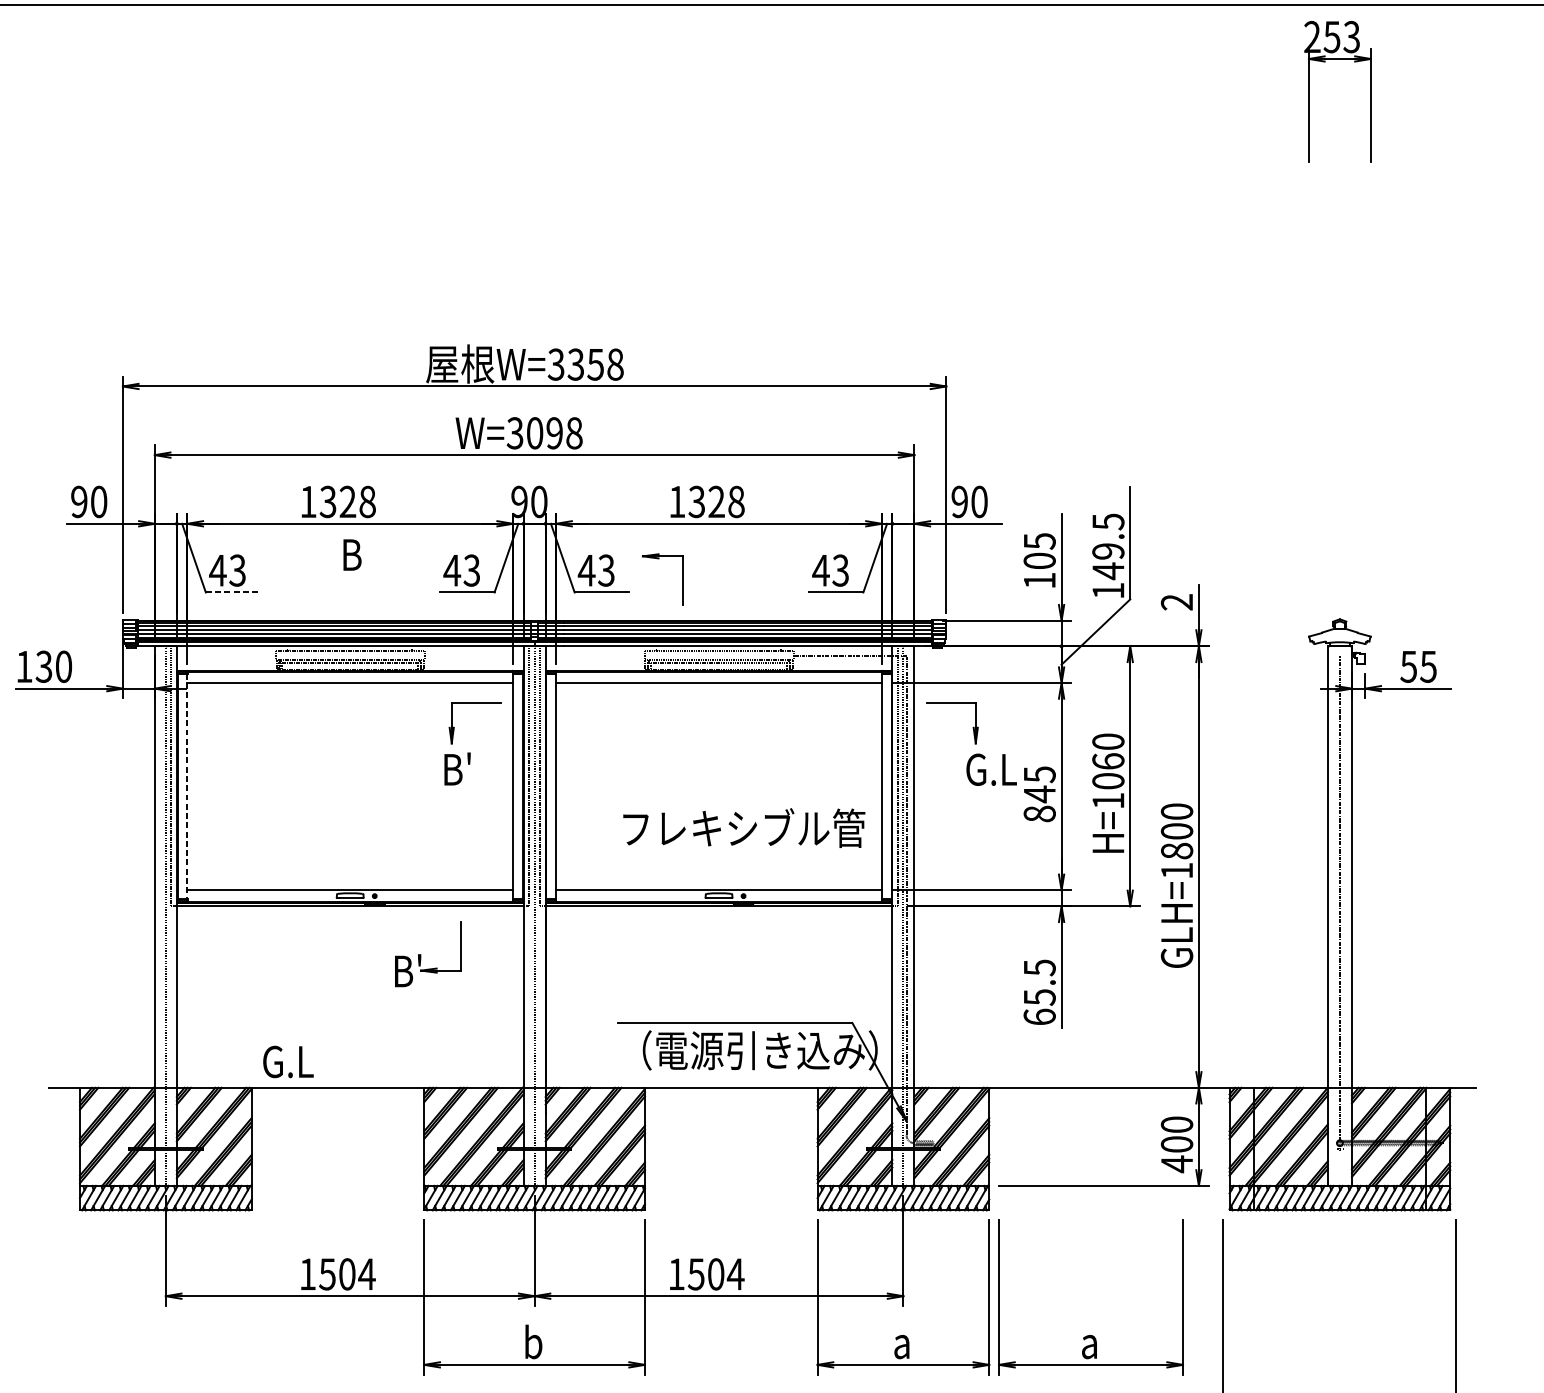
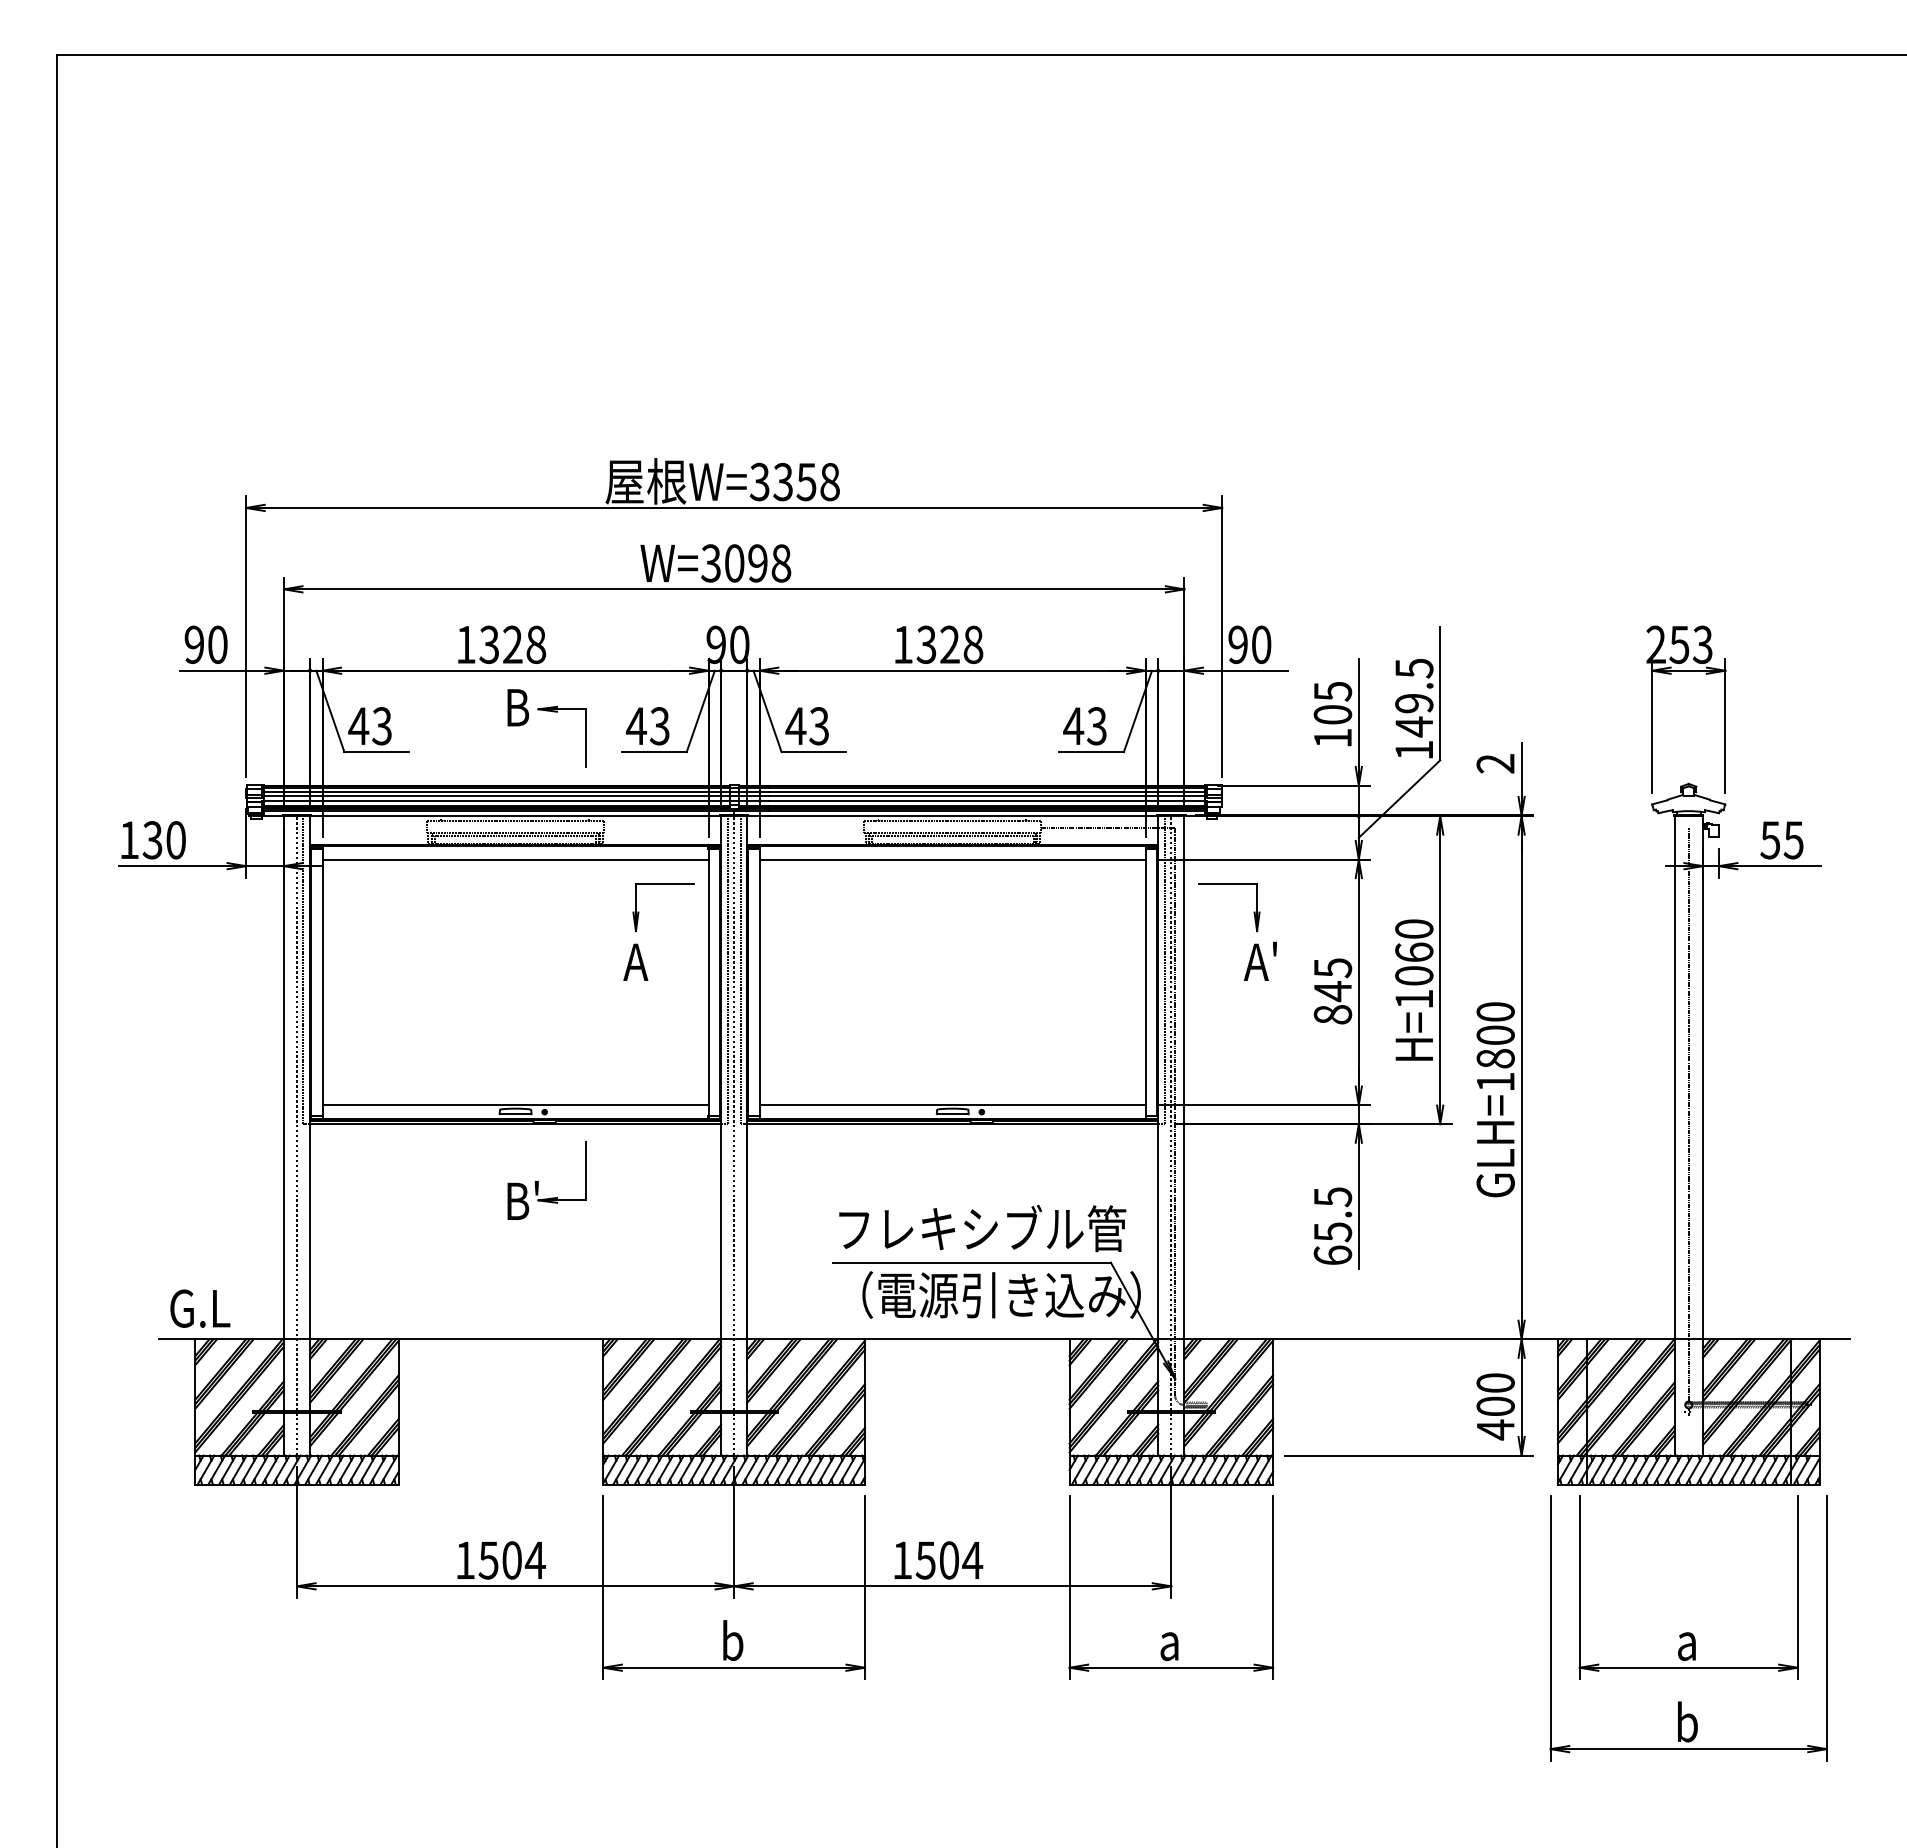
part: (1309, 91) -> (1652, 709), moved
part: (682, 579) -> (585, 736), moved
line: (233, 592) -> (377, 752), dashed -> solid
text: (455, 768) -> (640, 960), B' -> A
text: (990, 769) -> (1274, 961), G.L -> A'
line: (187, 786) -> (322, 982), dashed -> solid
text: (744, 828) -> (982, 1228), moved
part: (421, 954) -> (538, 1181), moved
text: (288, 1061) -> (200, 1308), moved
part: (1090, 1335) -> (1688, 1632), moved

